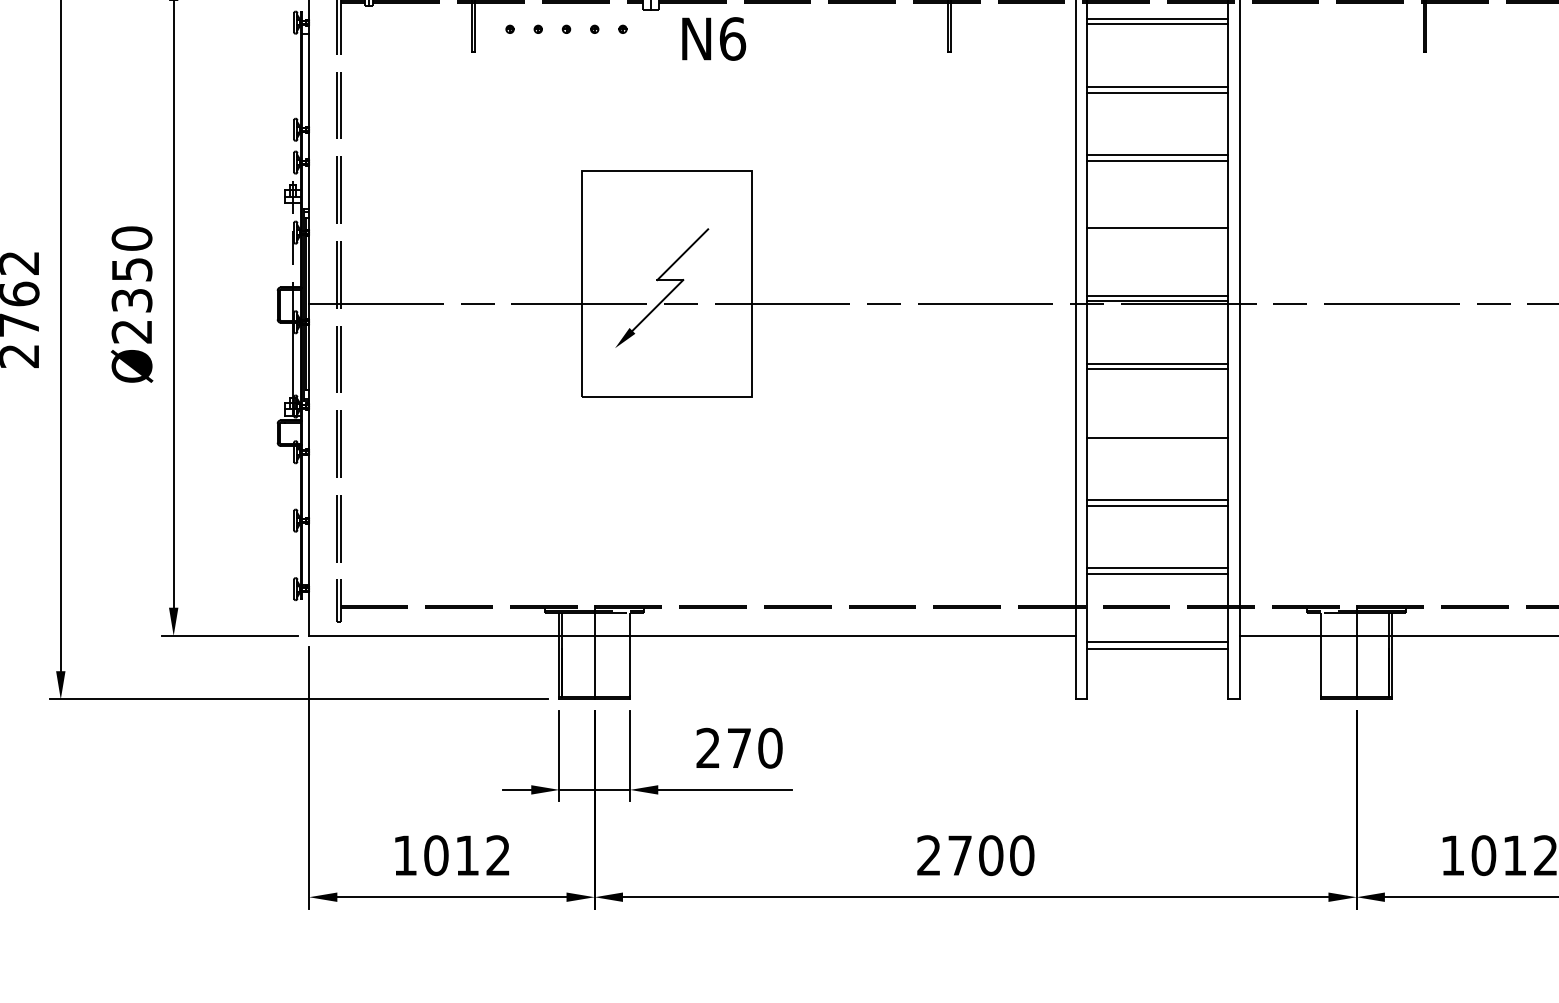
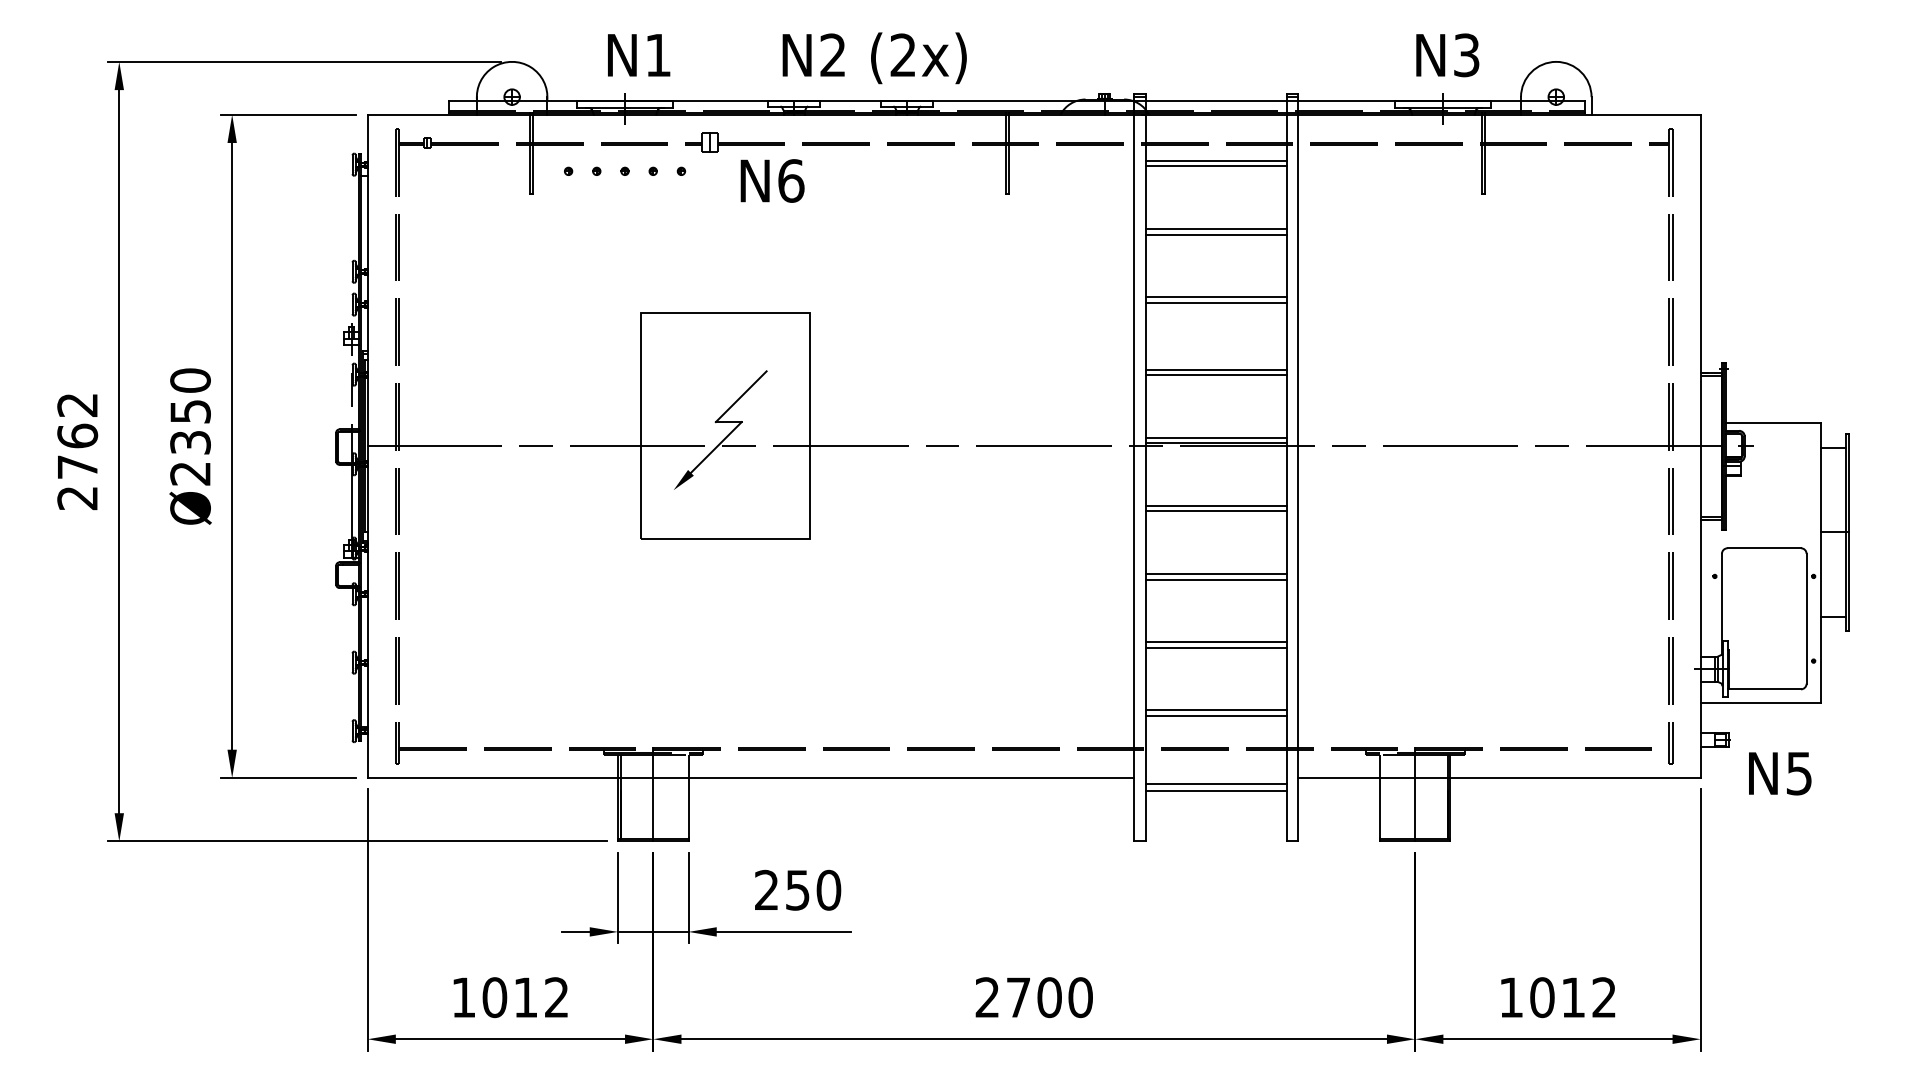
line: (1157, 233) -> (1215, 375), added
line: (1157, 431) -> (1215, 573), added
text: (739, 748) -> (797, 890), 270 -> 250

